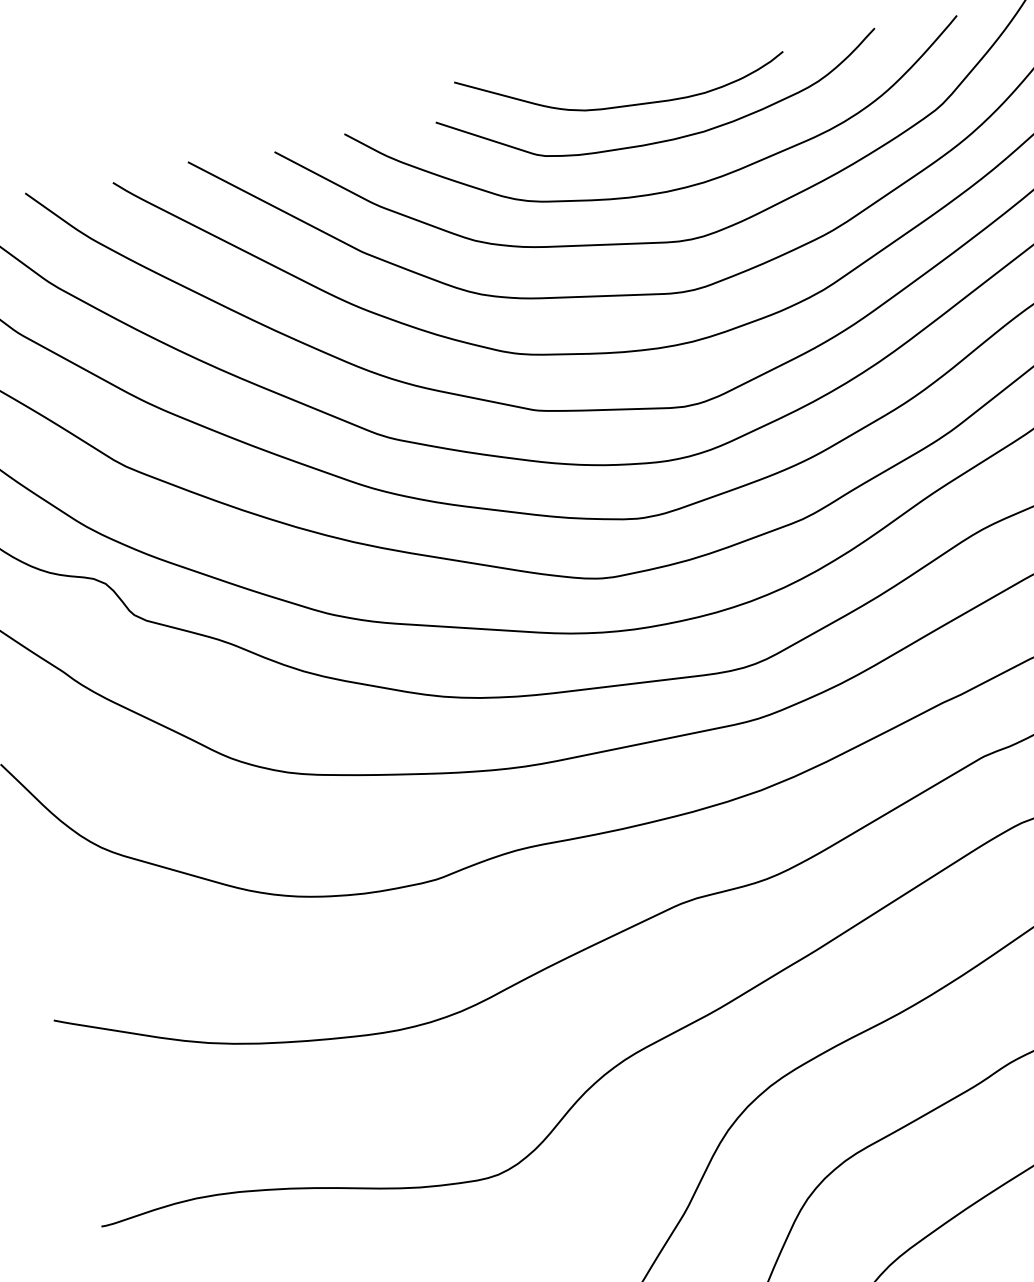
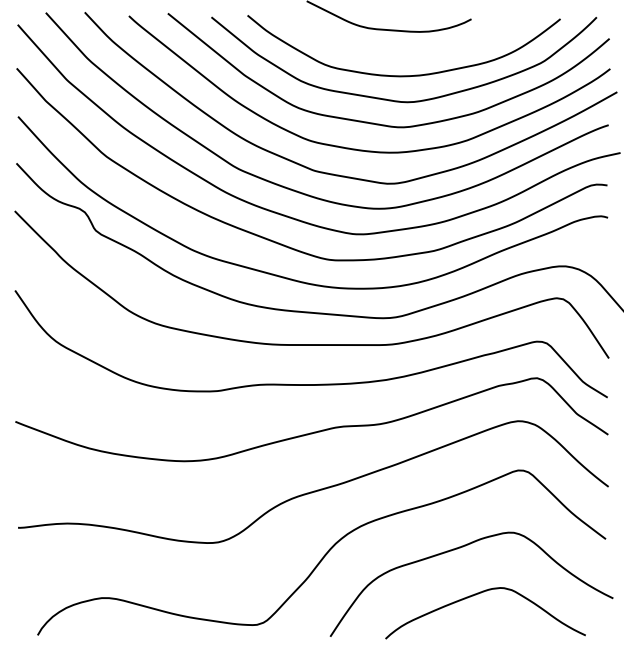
curve: (668, 138) -> (406, 50), removed

